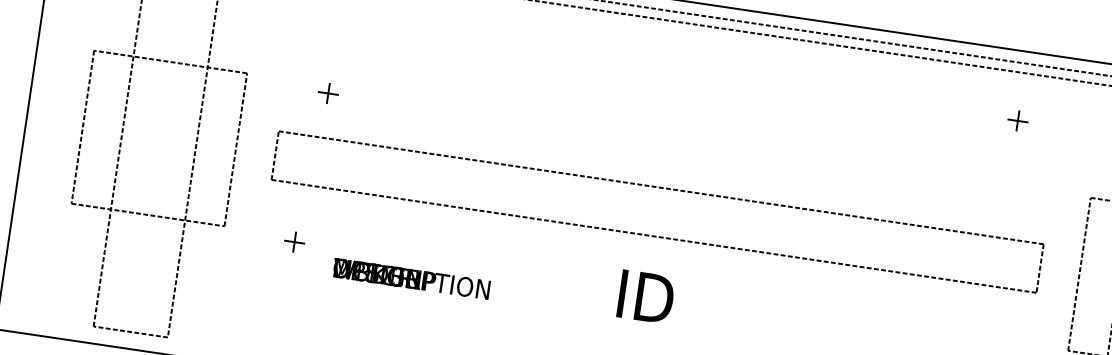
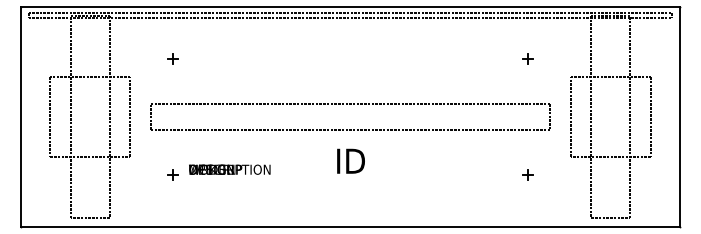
part: (327, 91) -> (172, 58), moved
part: (1017, 119) -> (527, 58), moved
part: (293, 241) -> (172, 174), moved

